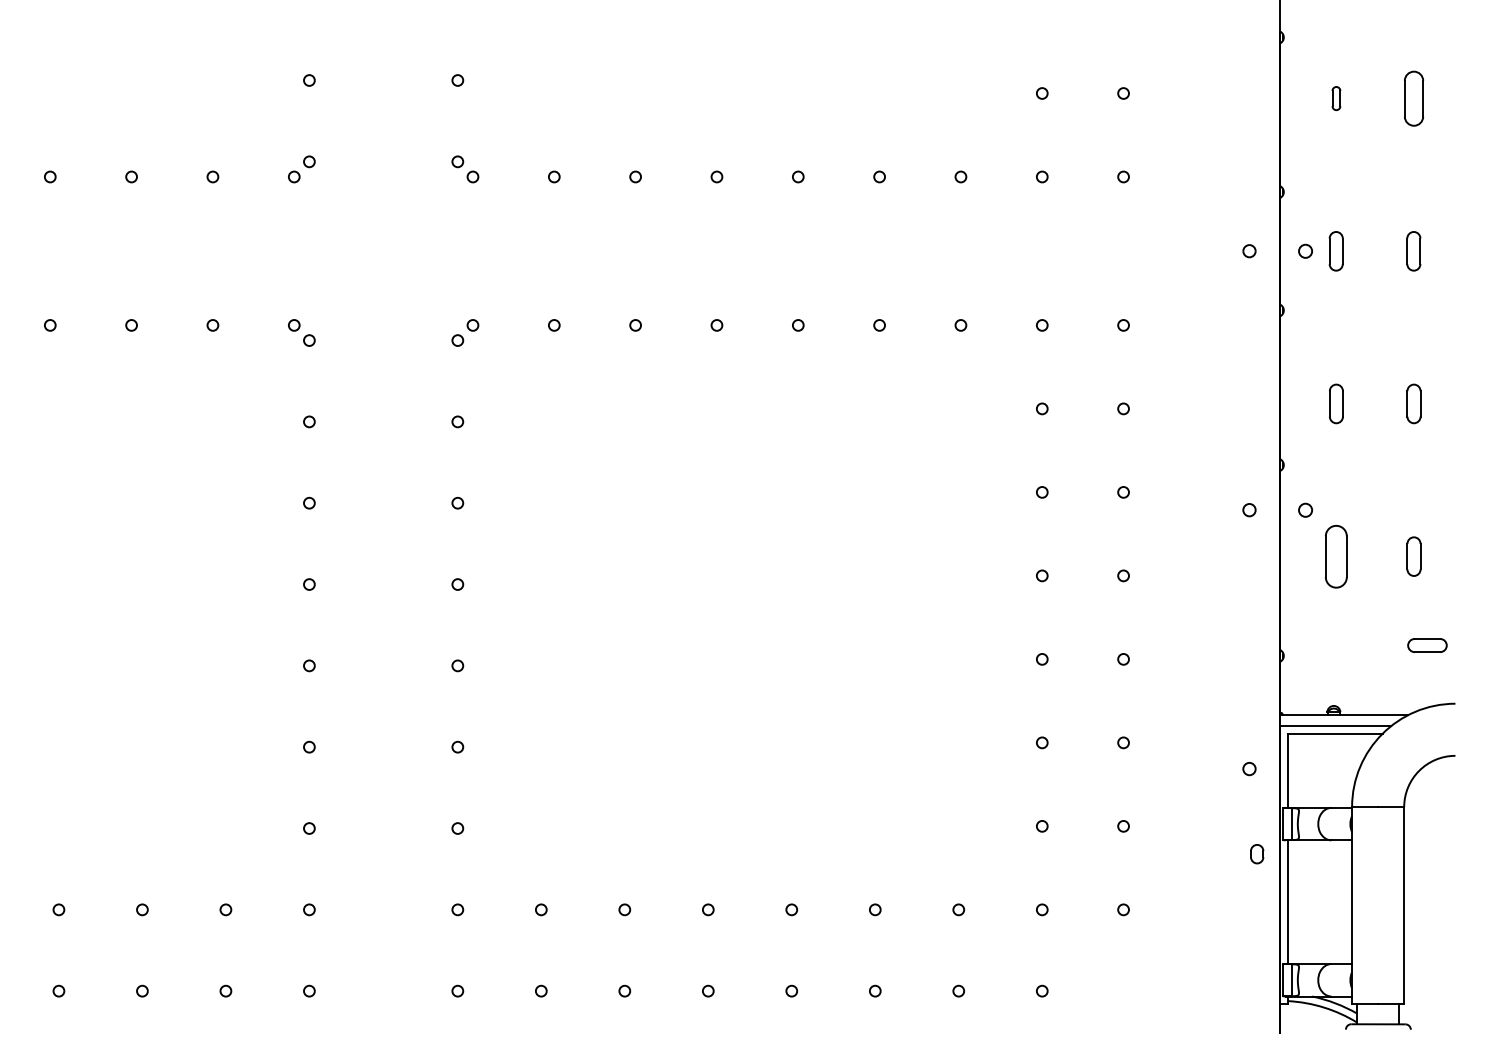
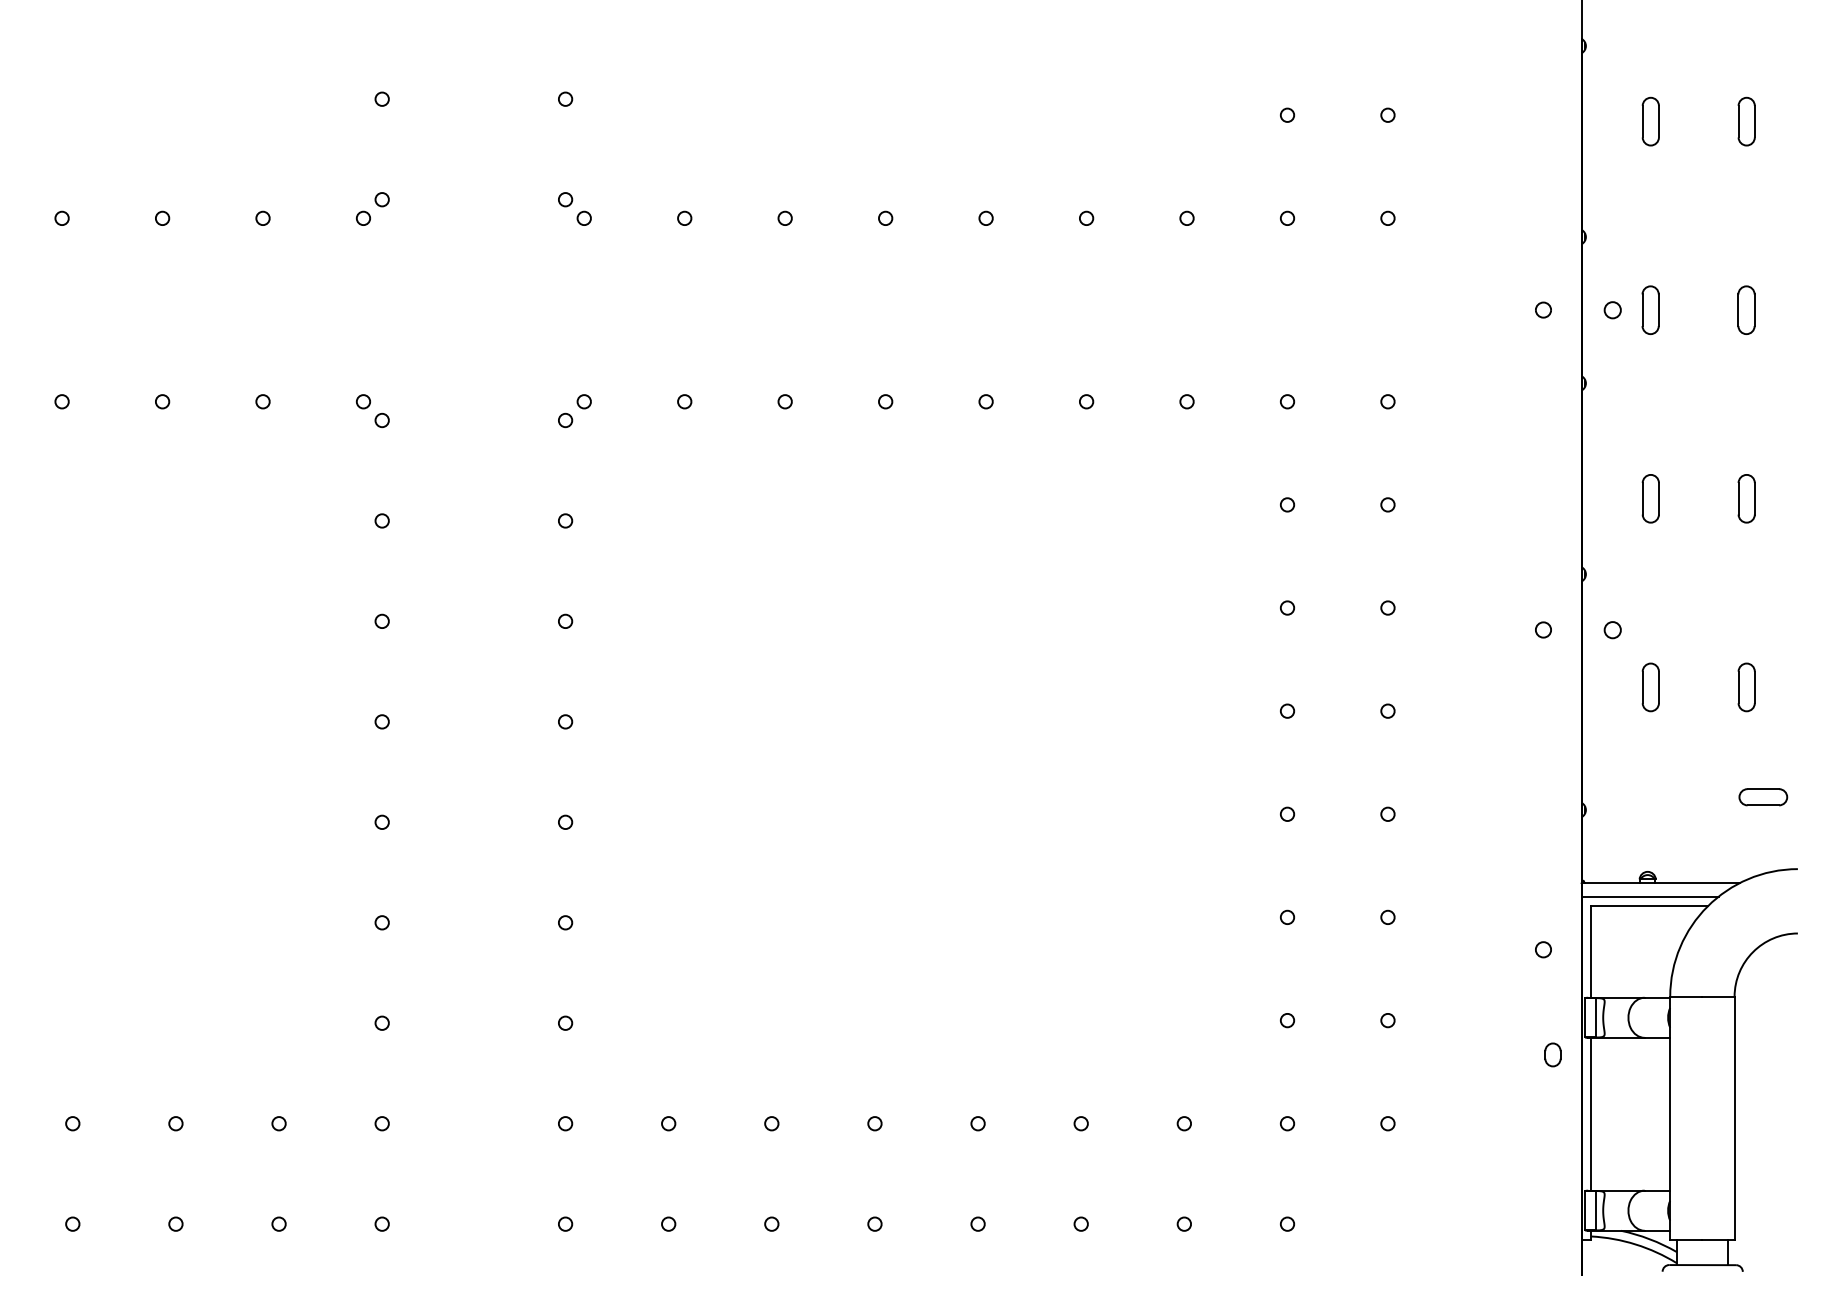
part: (1336, 98) -> (1650, 121), size x1.67
part: (1413, 98) -> (1746, 121), size x0.71
part: (1336, 556) -> (1650, 687), size x0.62

